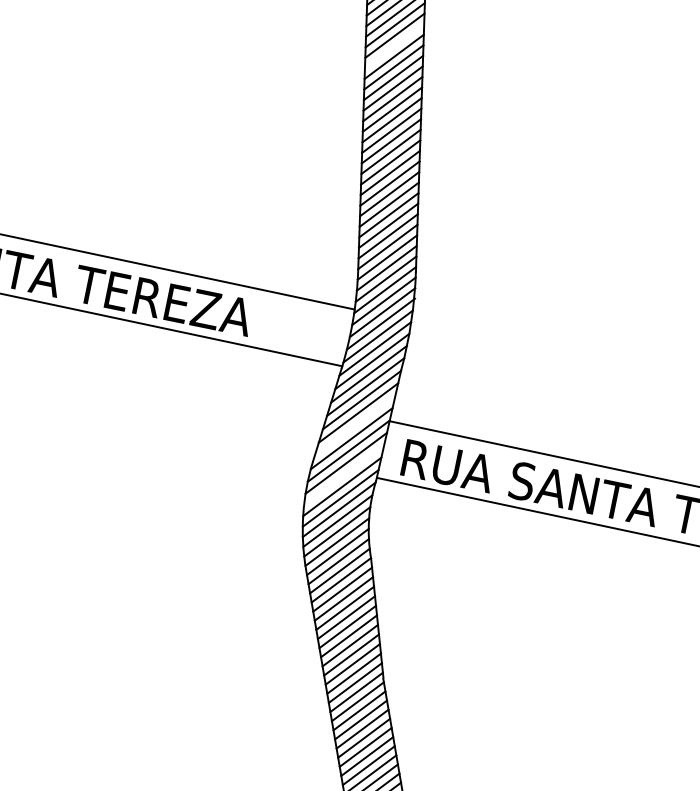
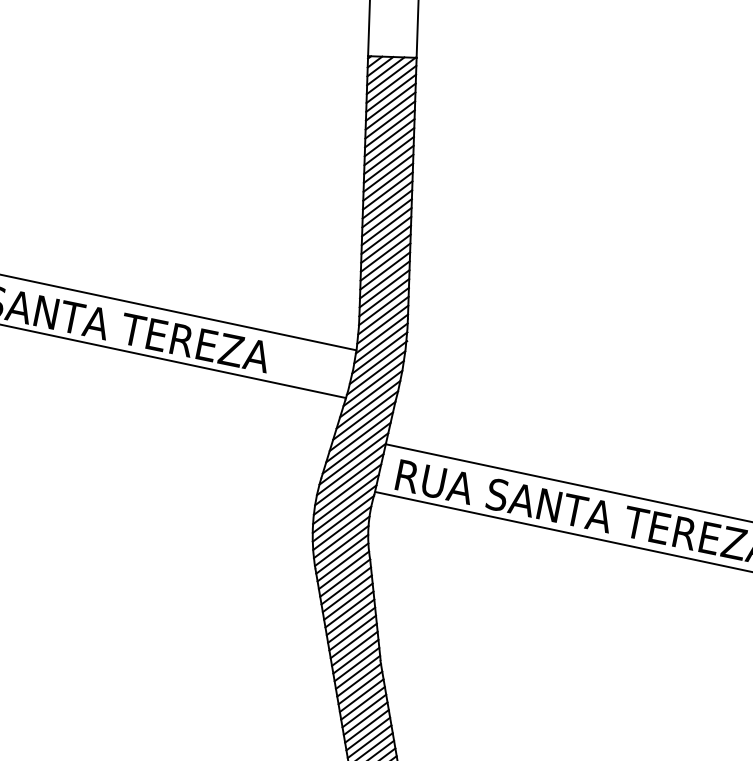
line: (394, 45) -> (389, 128), added
line: (354, 425) -> (356, 447), added
line: (344, 474) -> (347, 489), added

